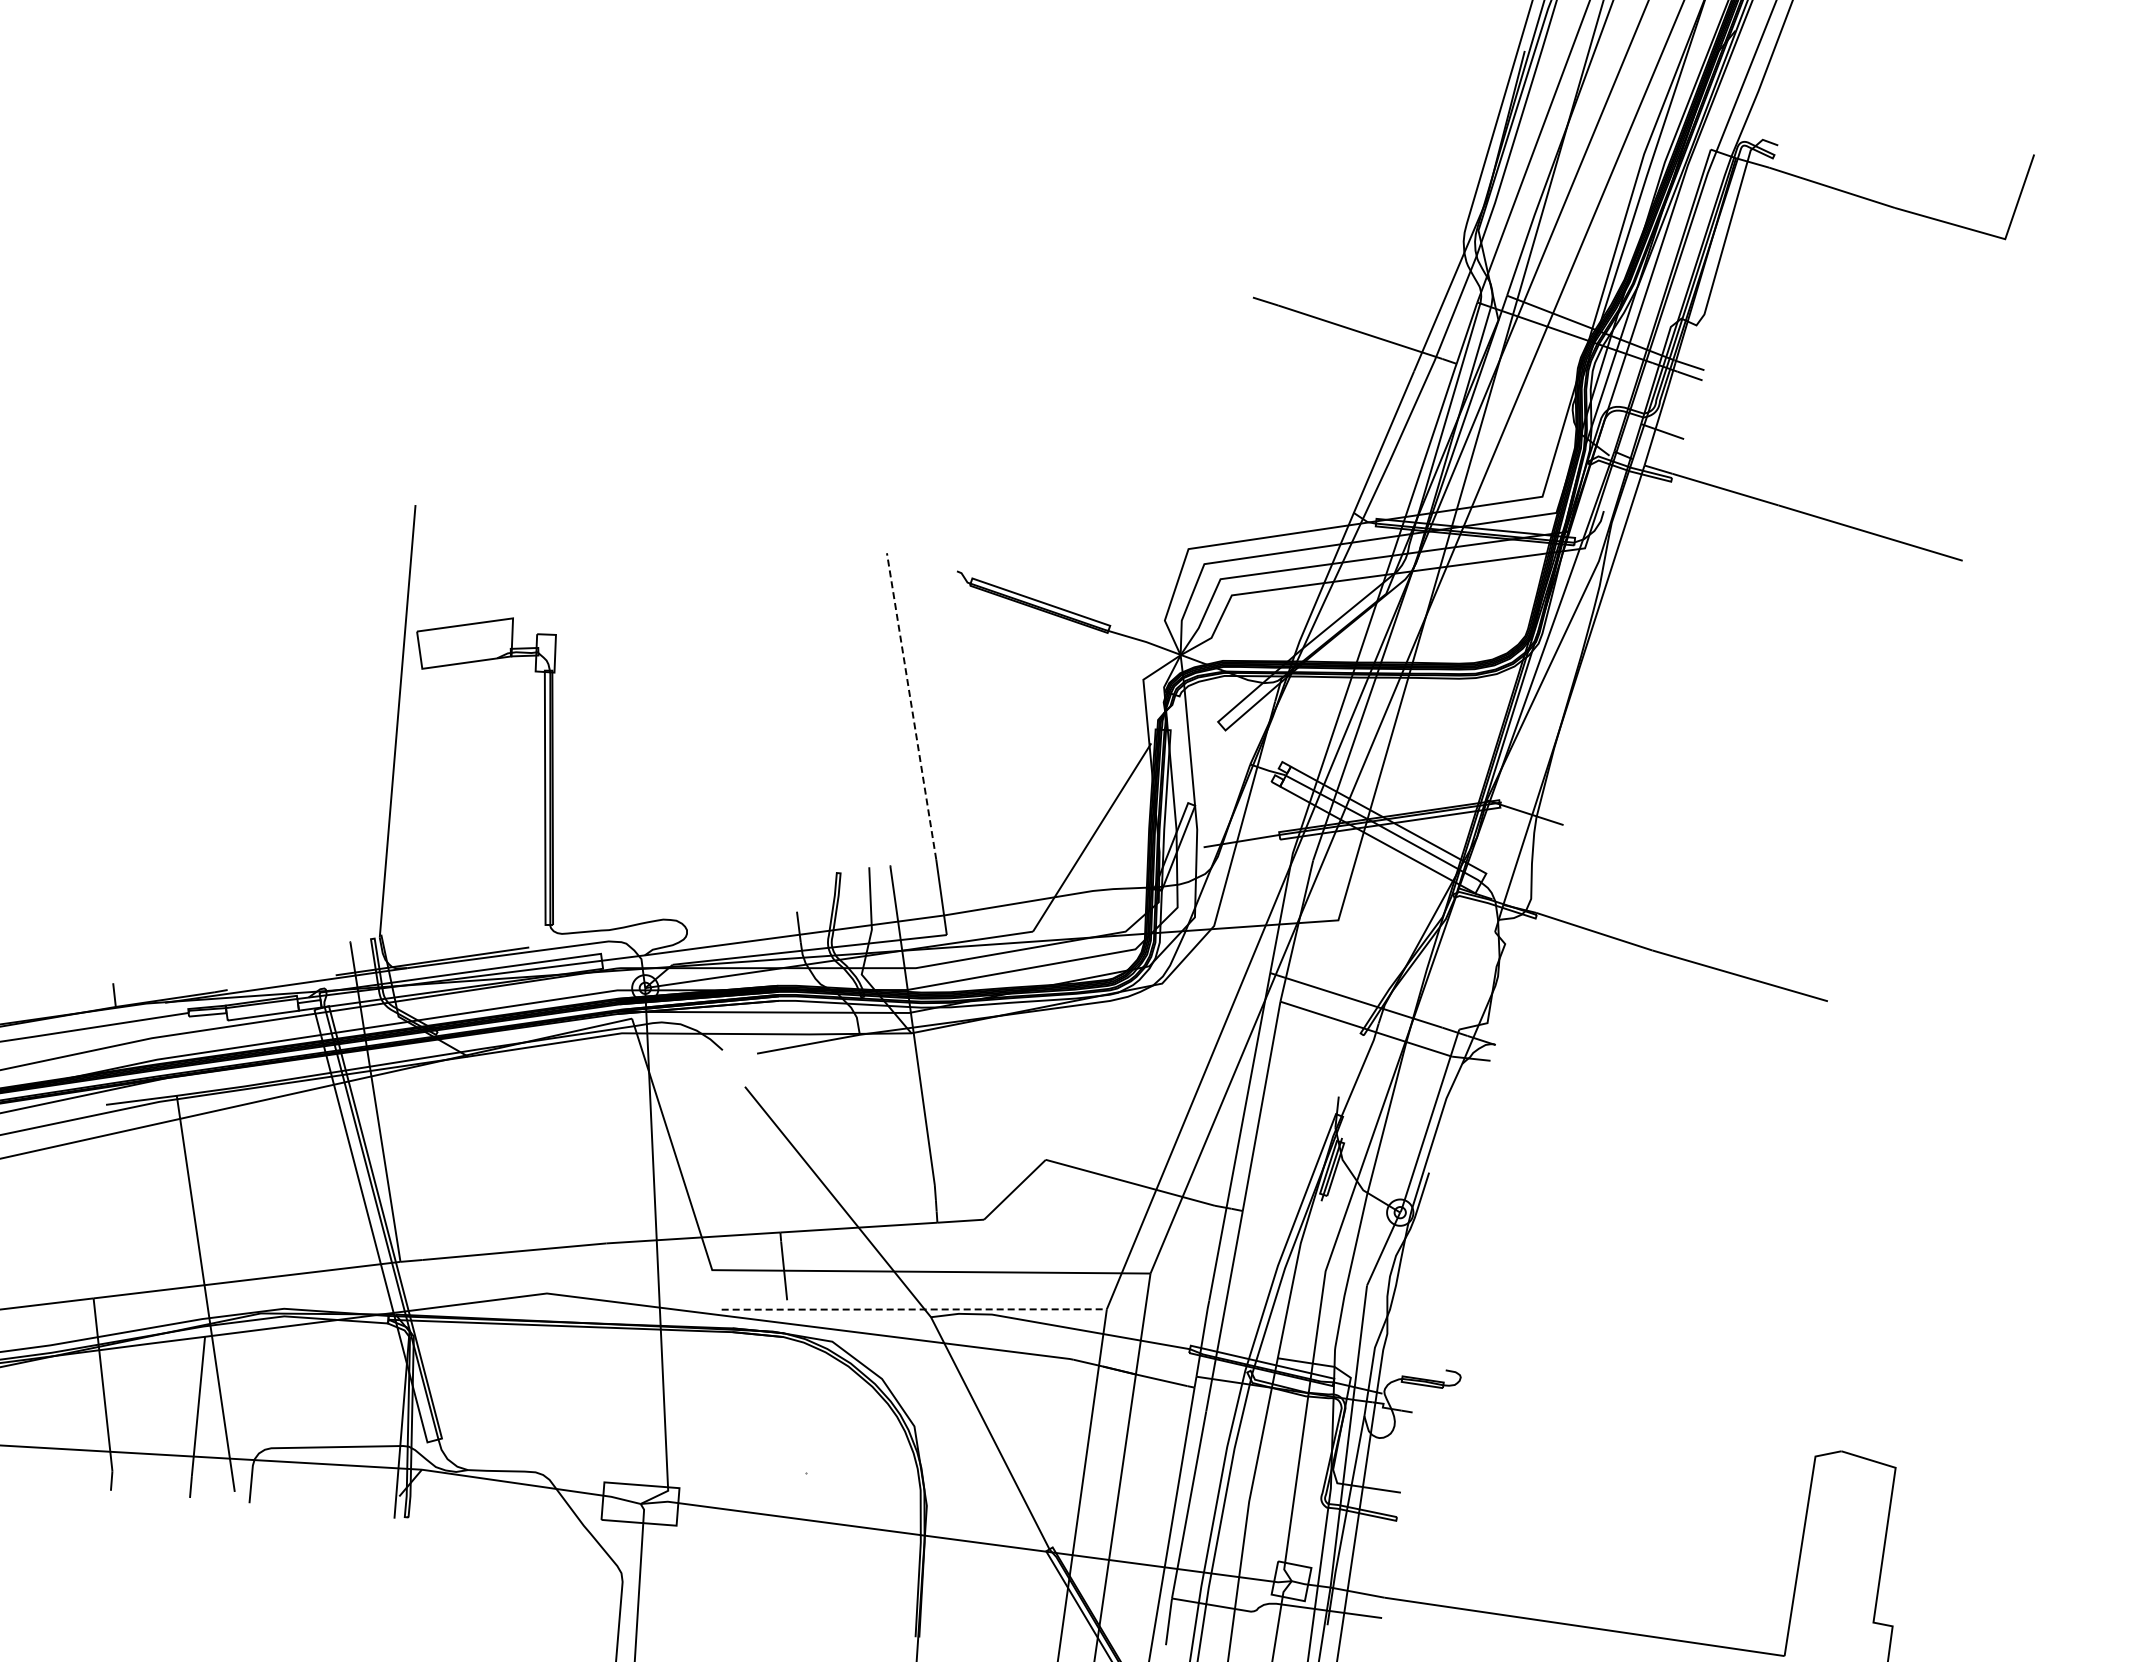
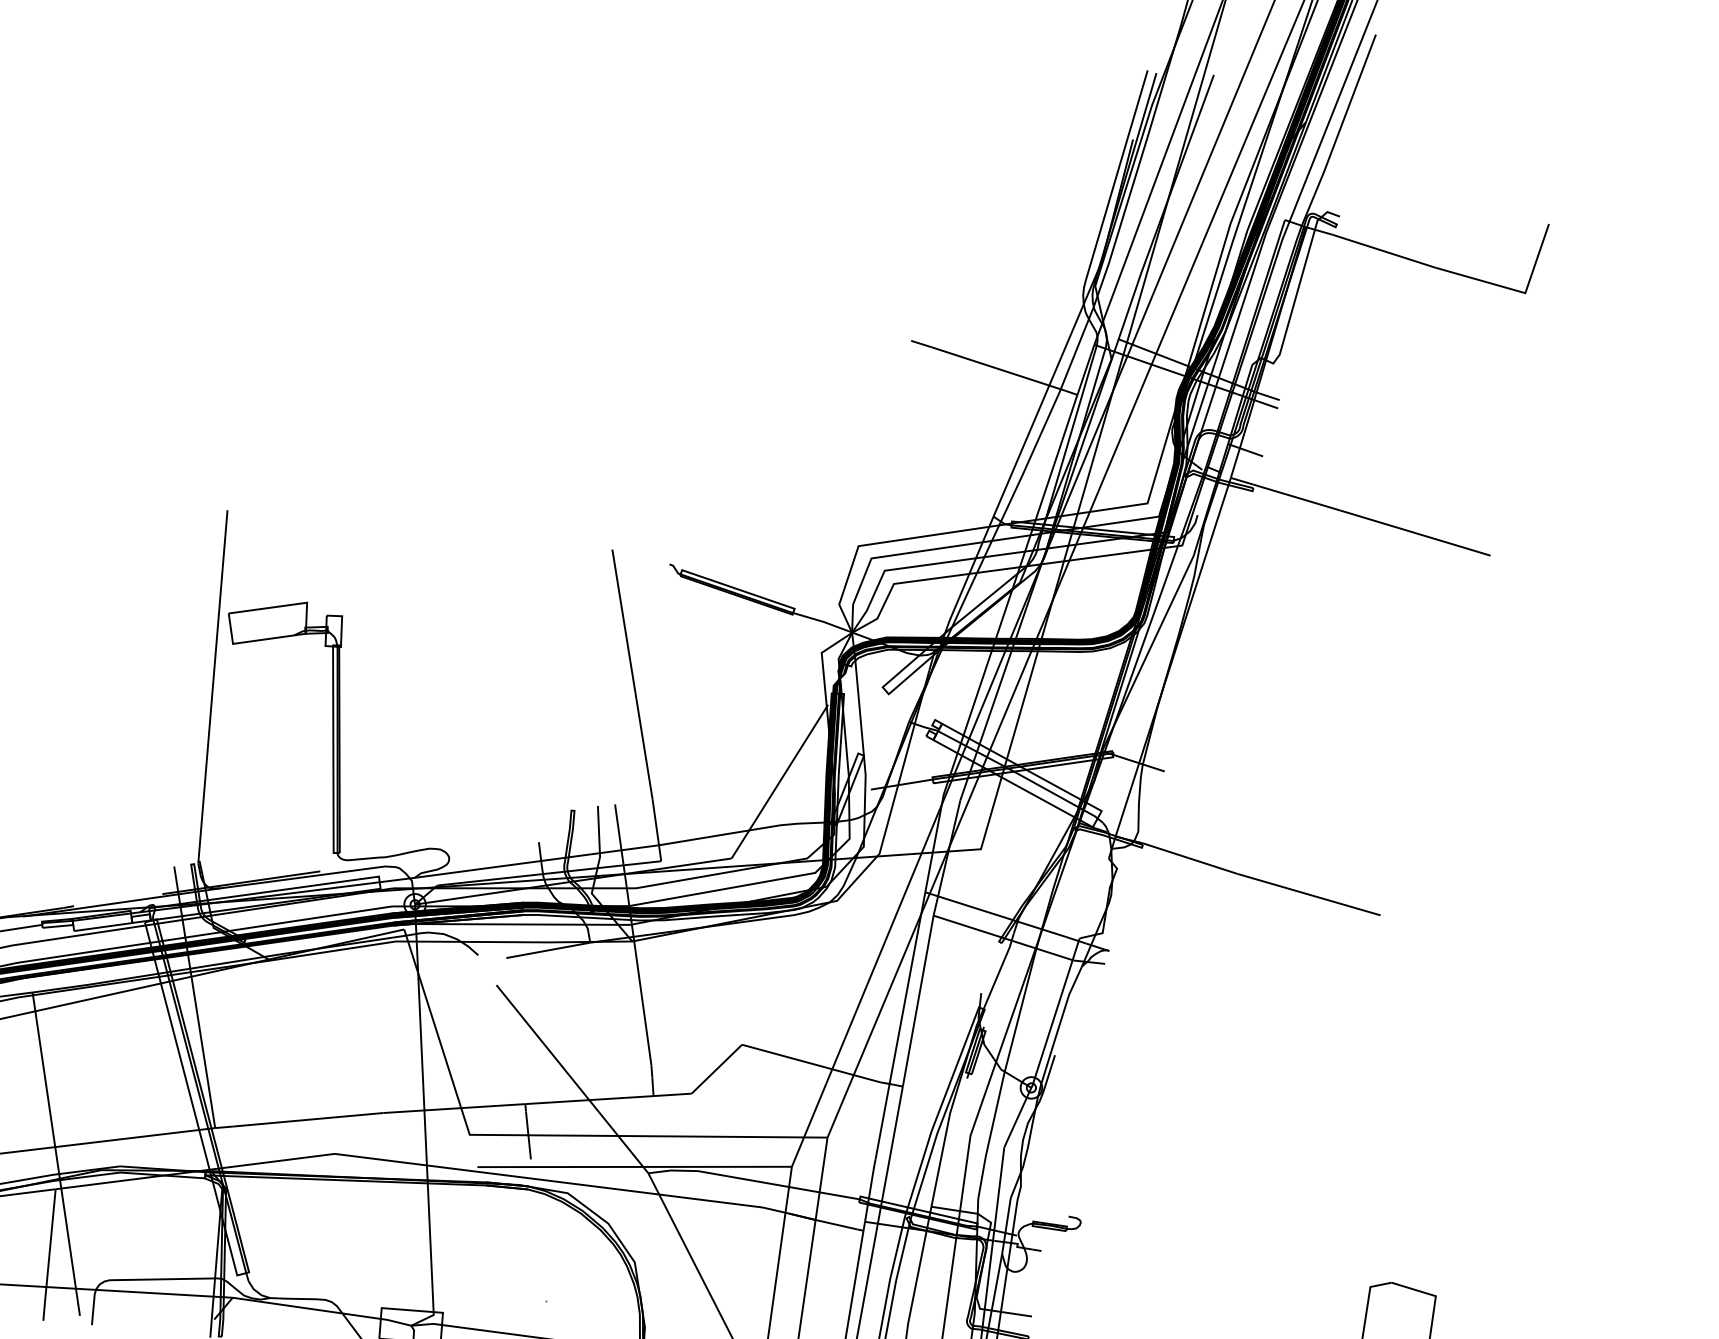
line: (911, 706) -> (632, 674), dashed -> solid
line: (914, 1309) -> (634, 1166), dashed -> solid

